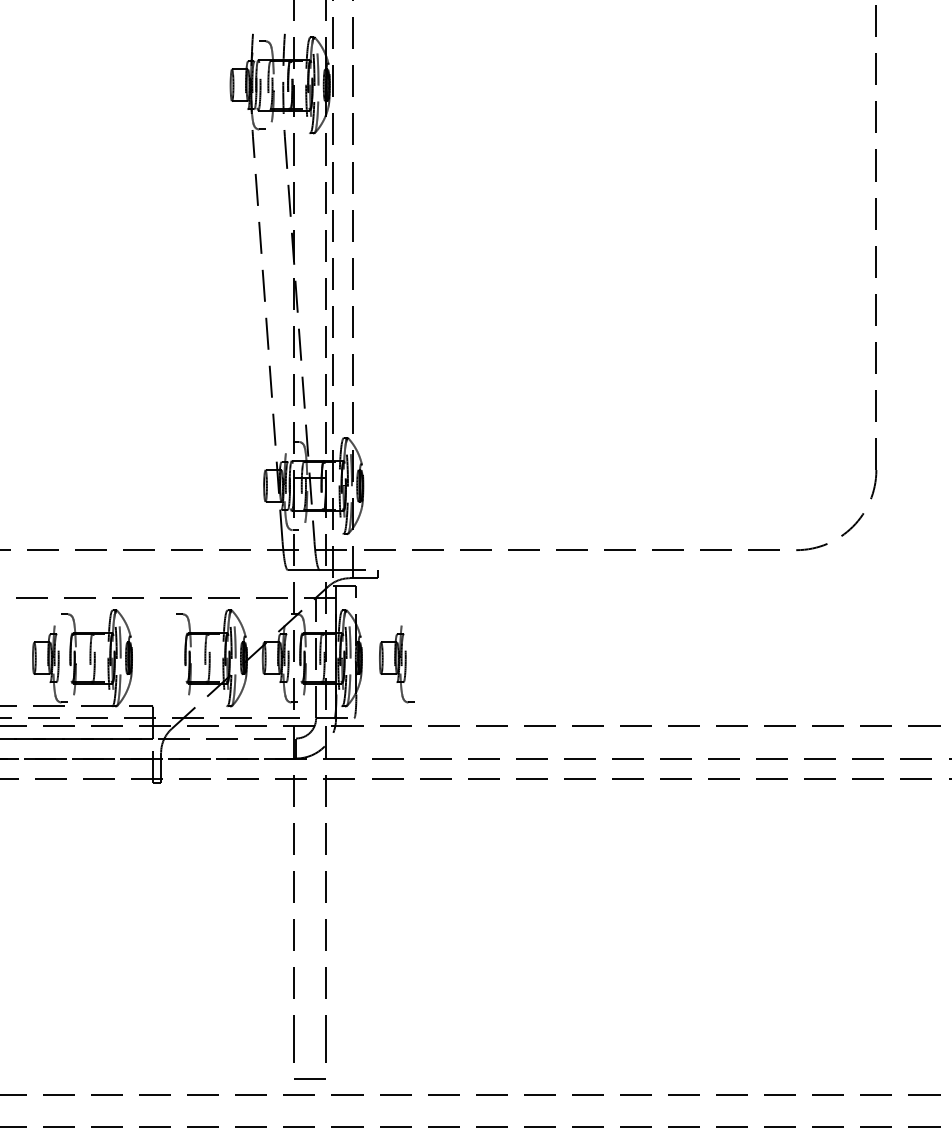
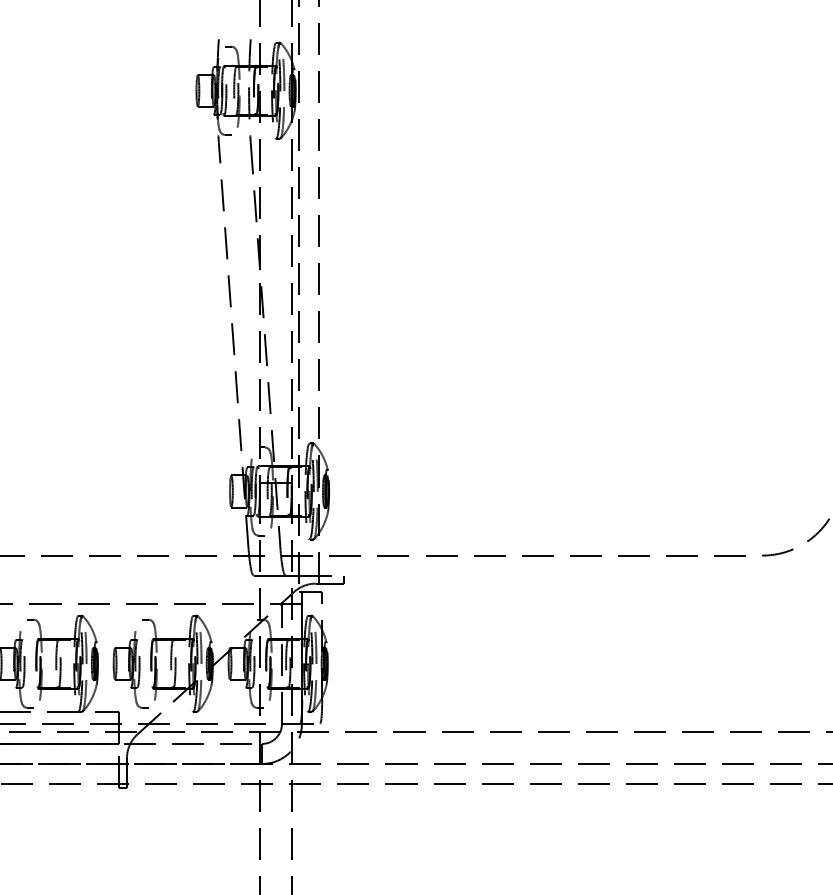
part: (396, 664) -> (130, 669), moved

